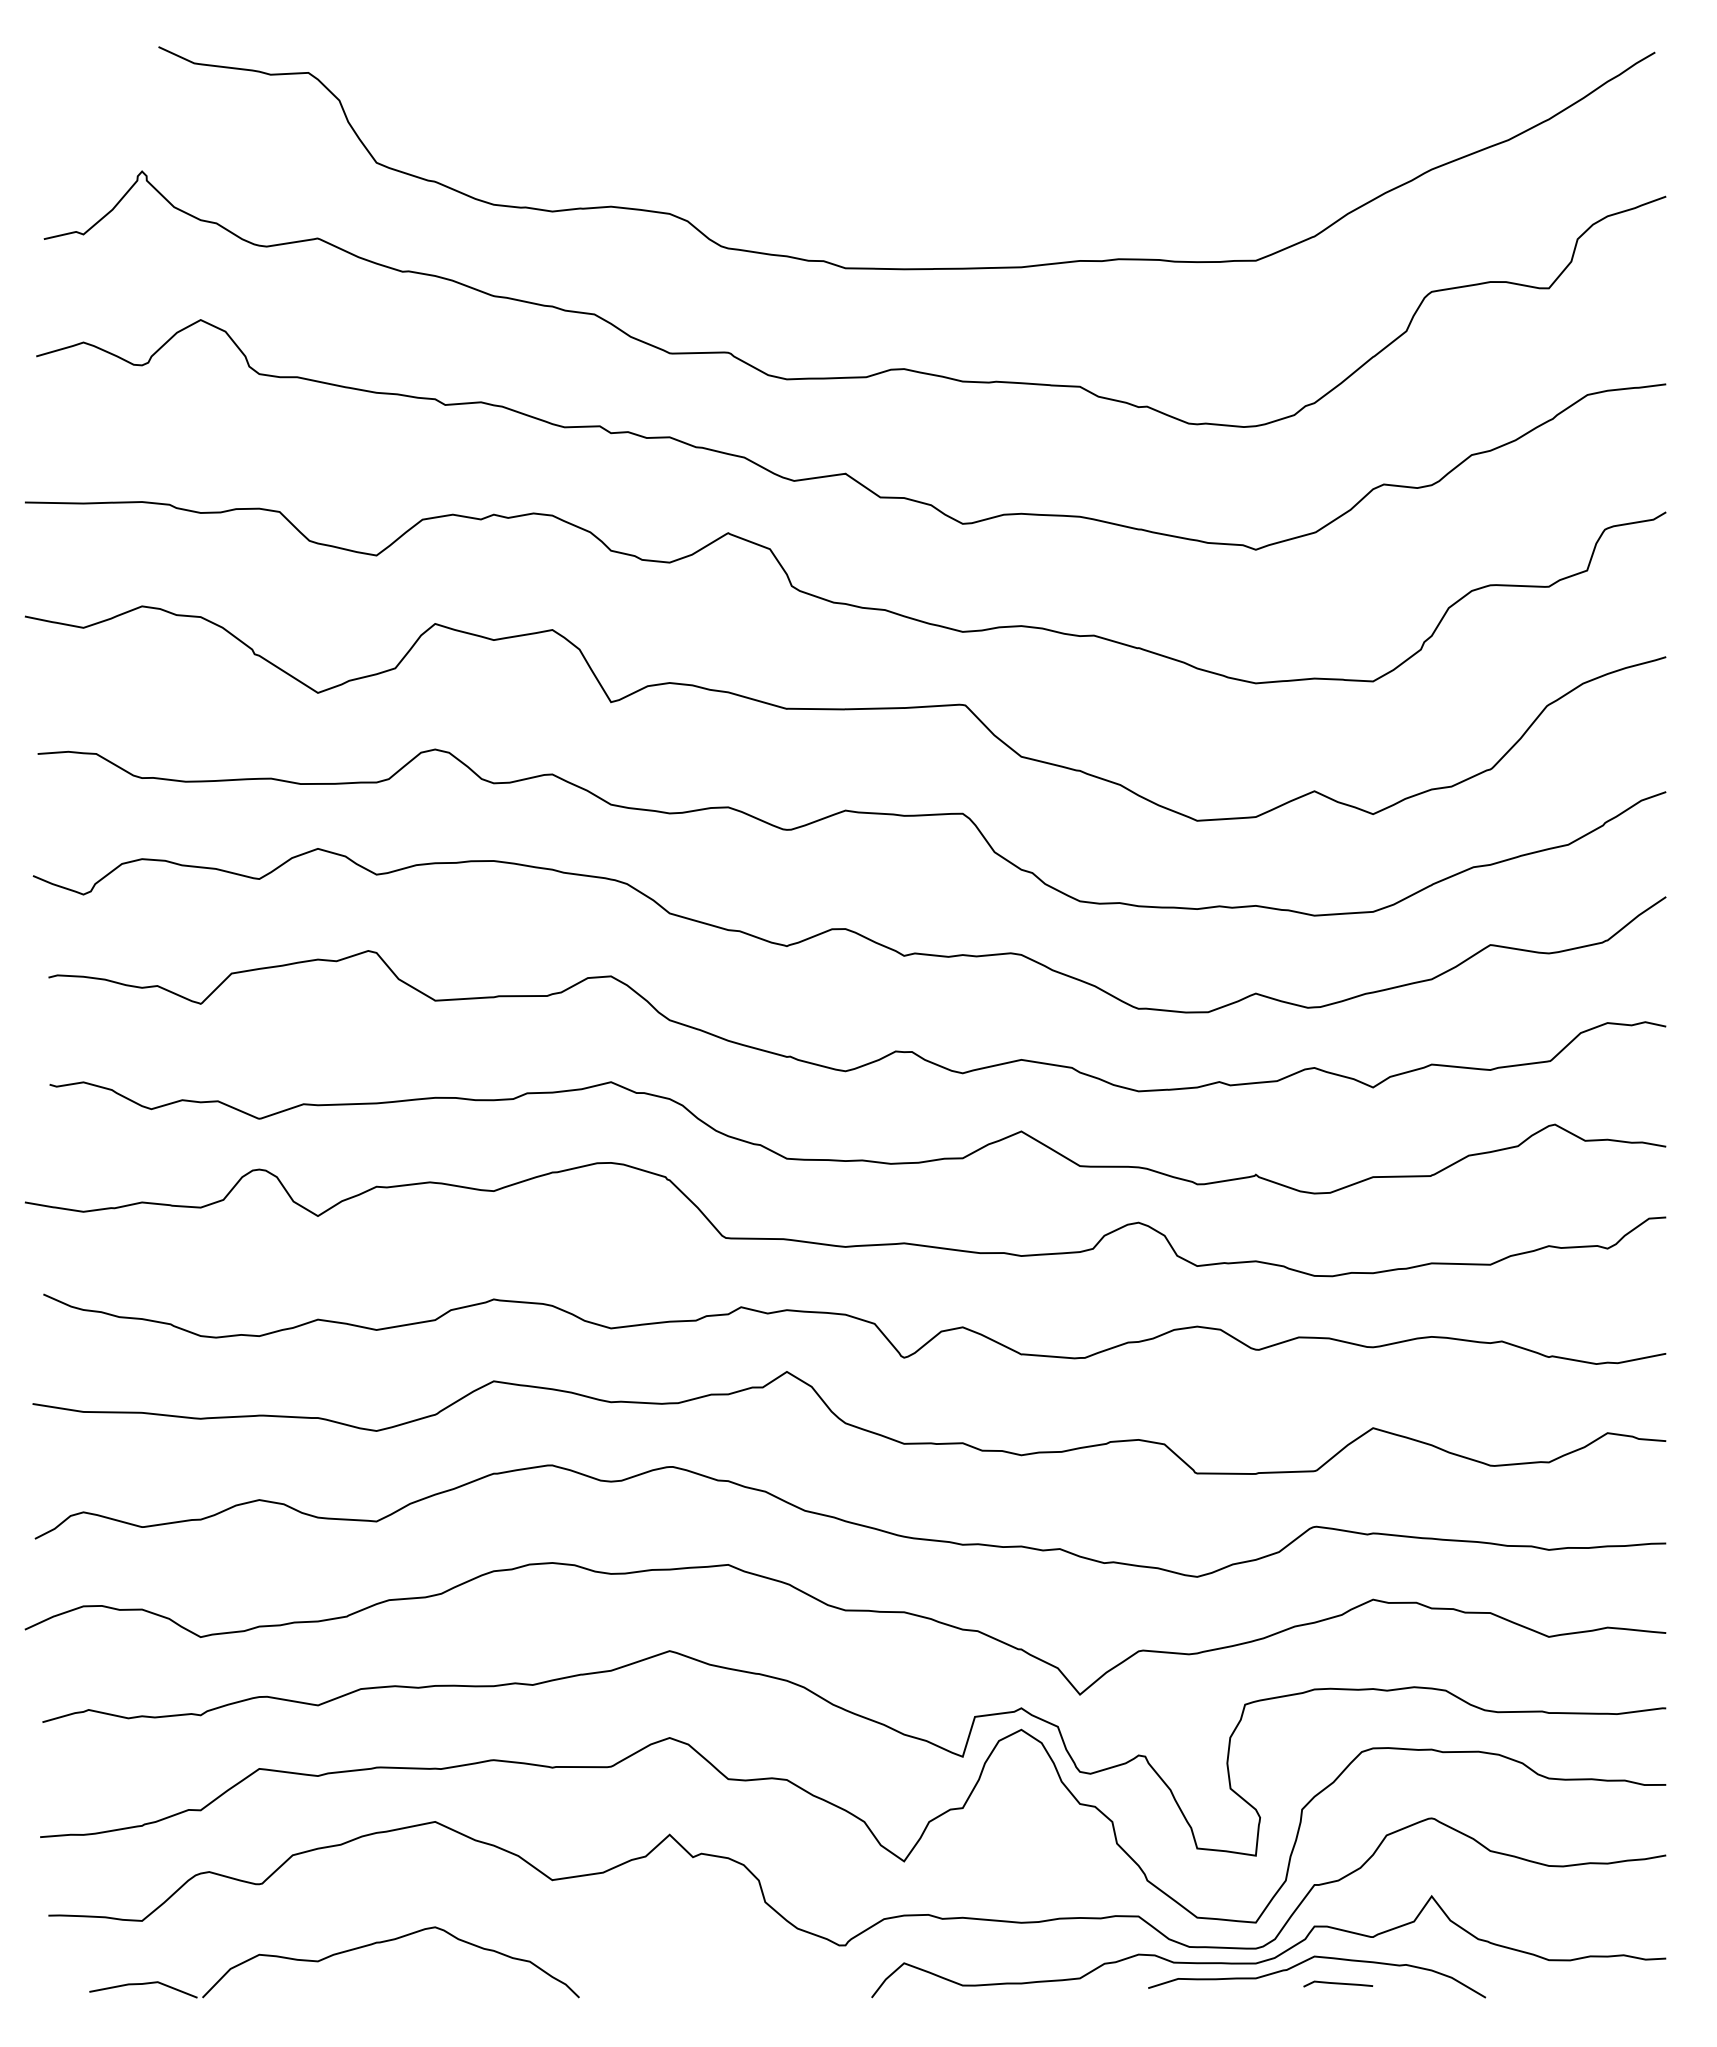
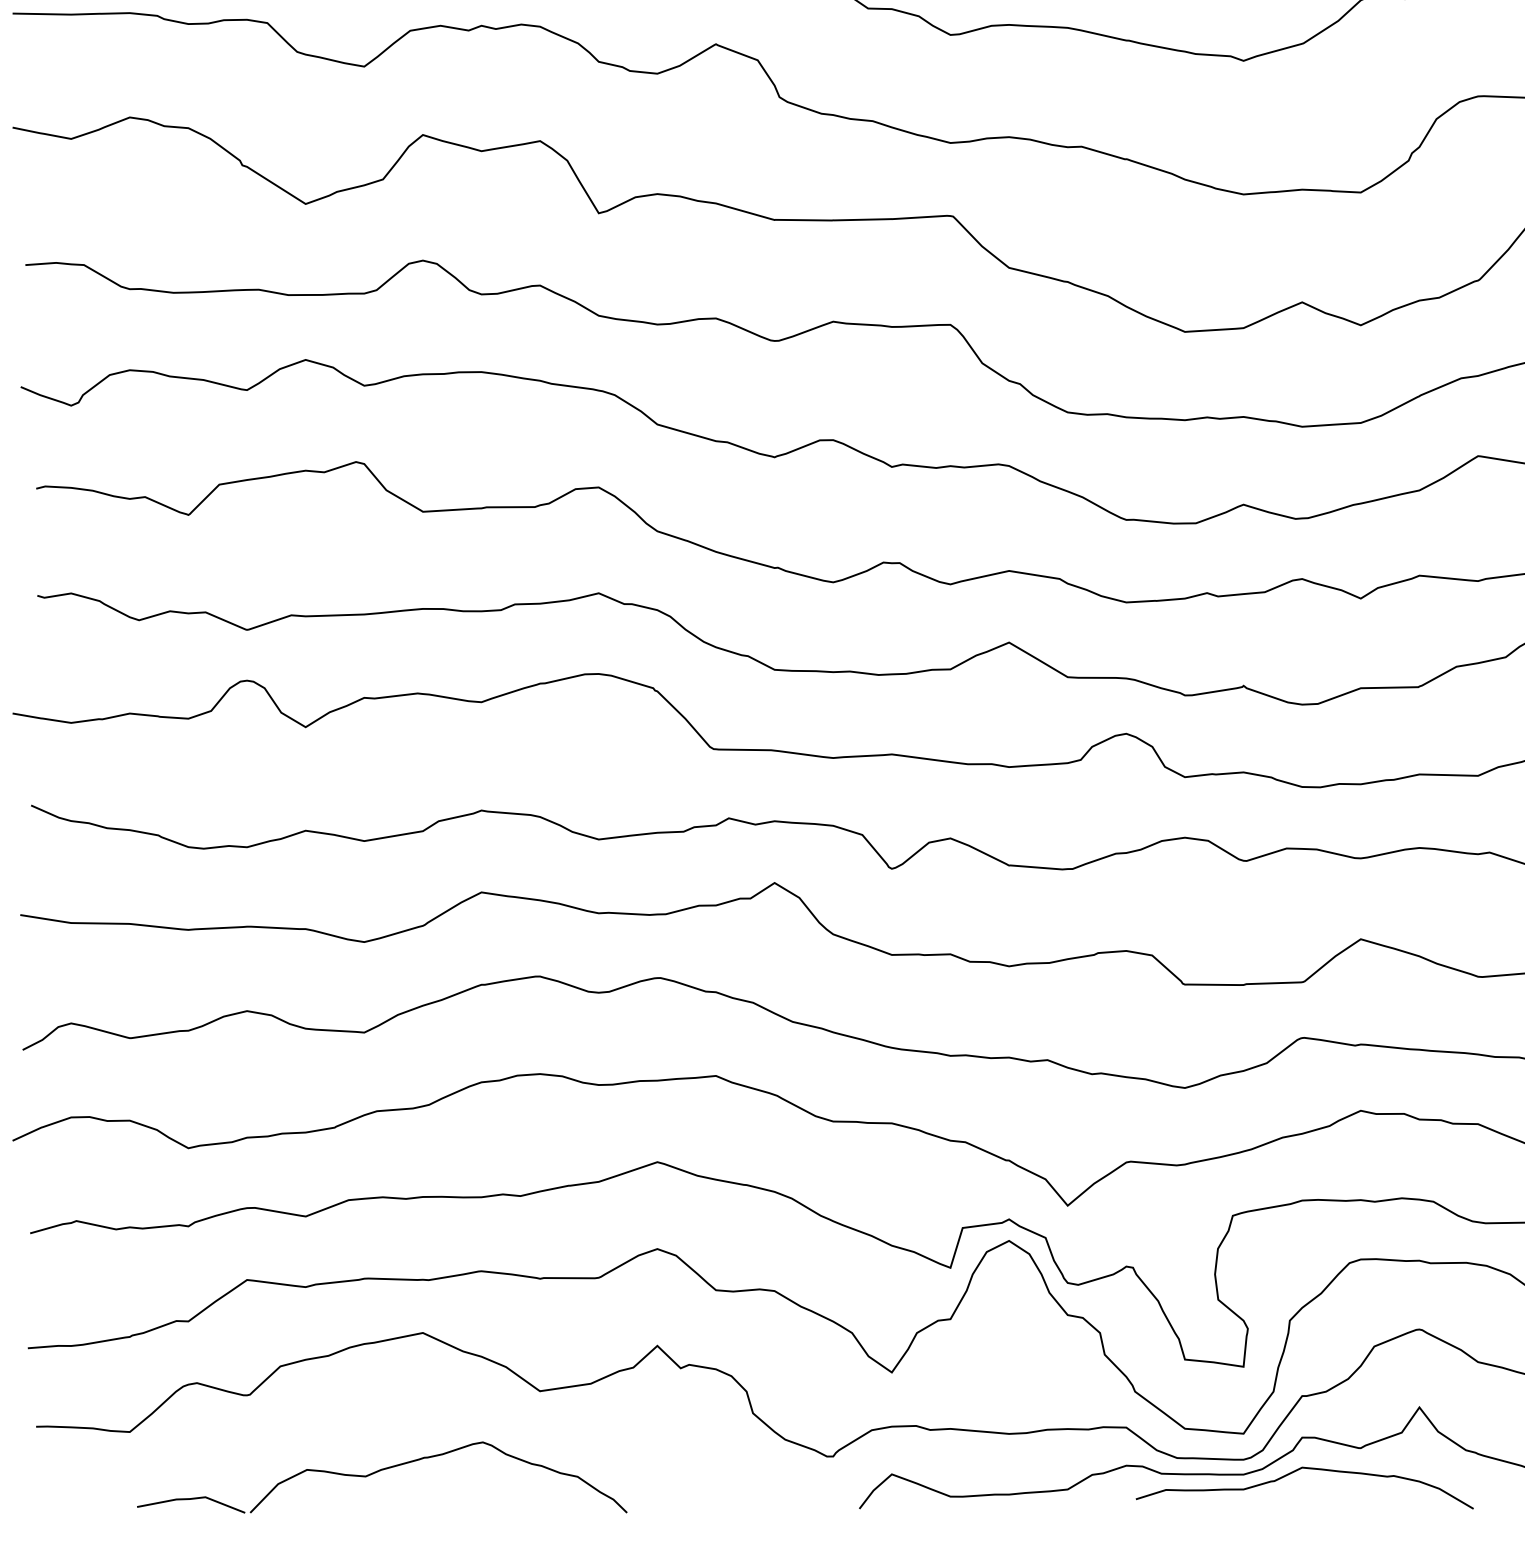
part: (332, 1956) -> (380, 1471), moved
line: (1338, 1983) -> (1326, 1494), removed

